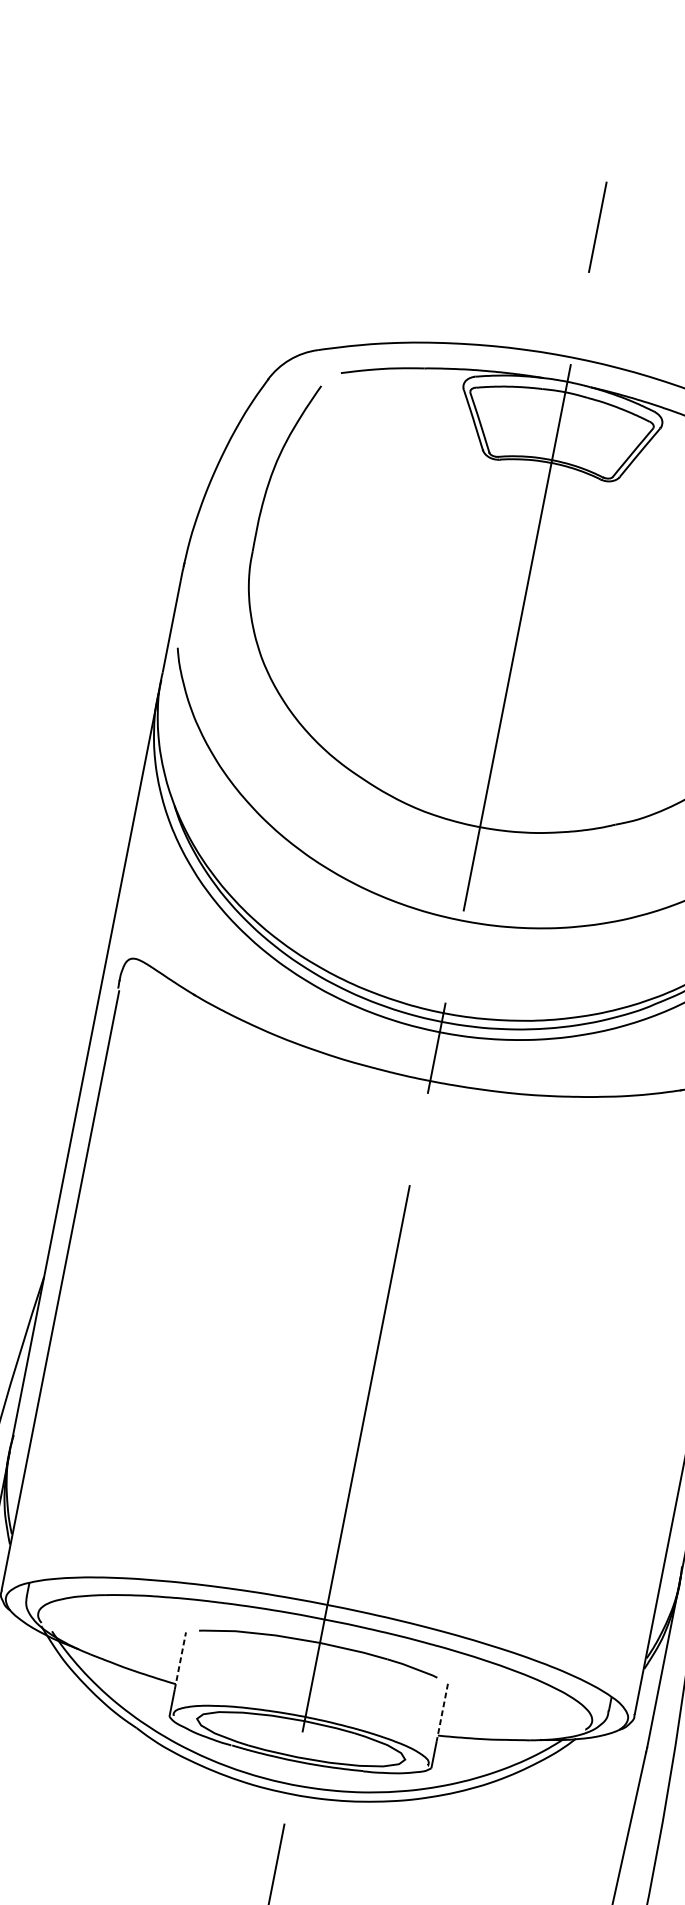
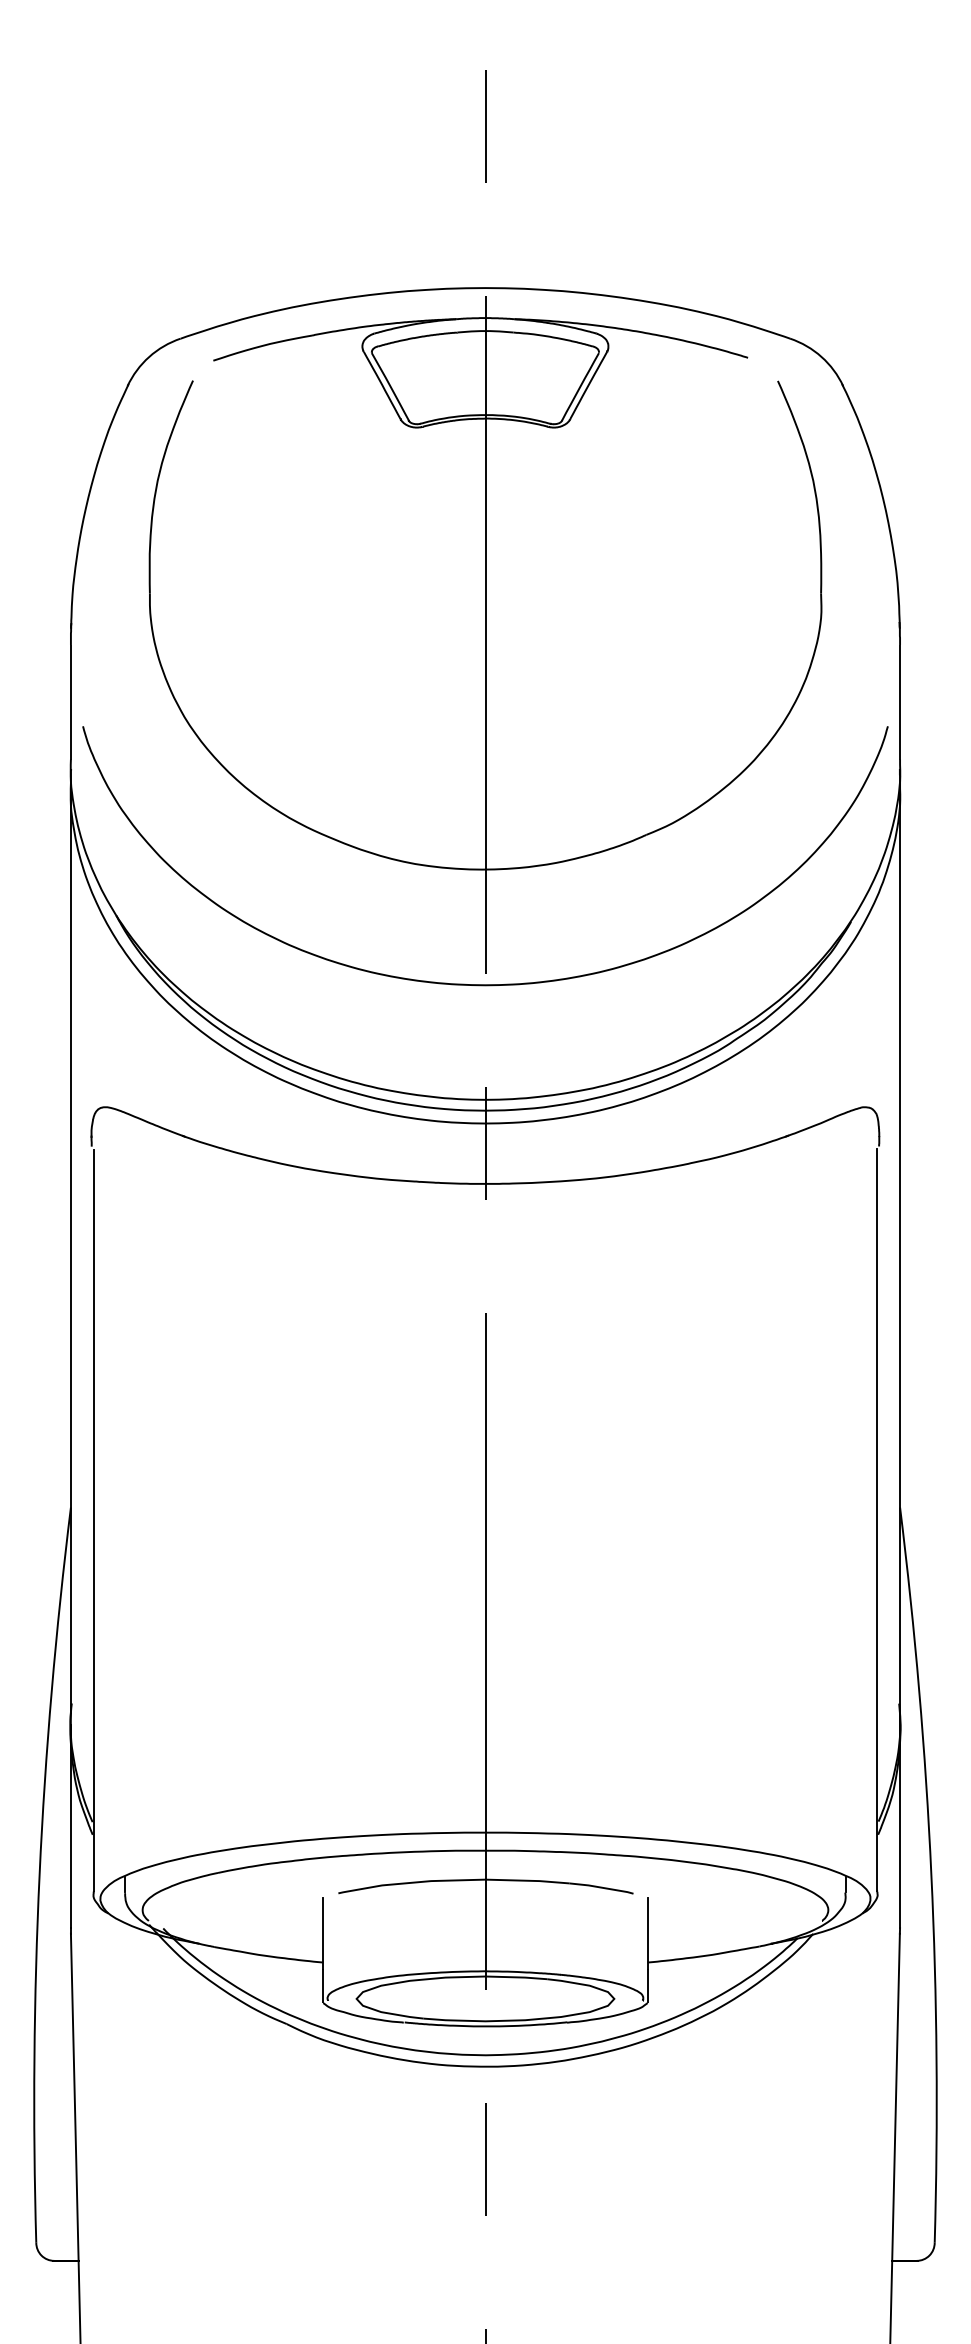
line: (180, 1660) -> (323, 1933), dashed -> solid
line: (442, 1712) -> (647, 1933), dashed -> solid

